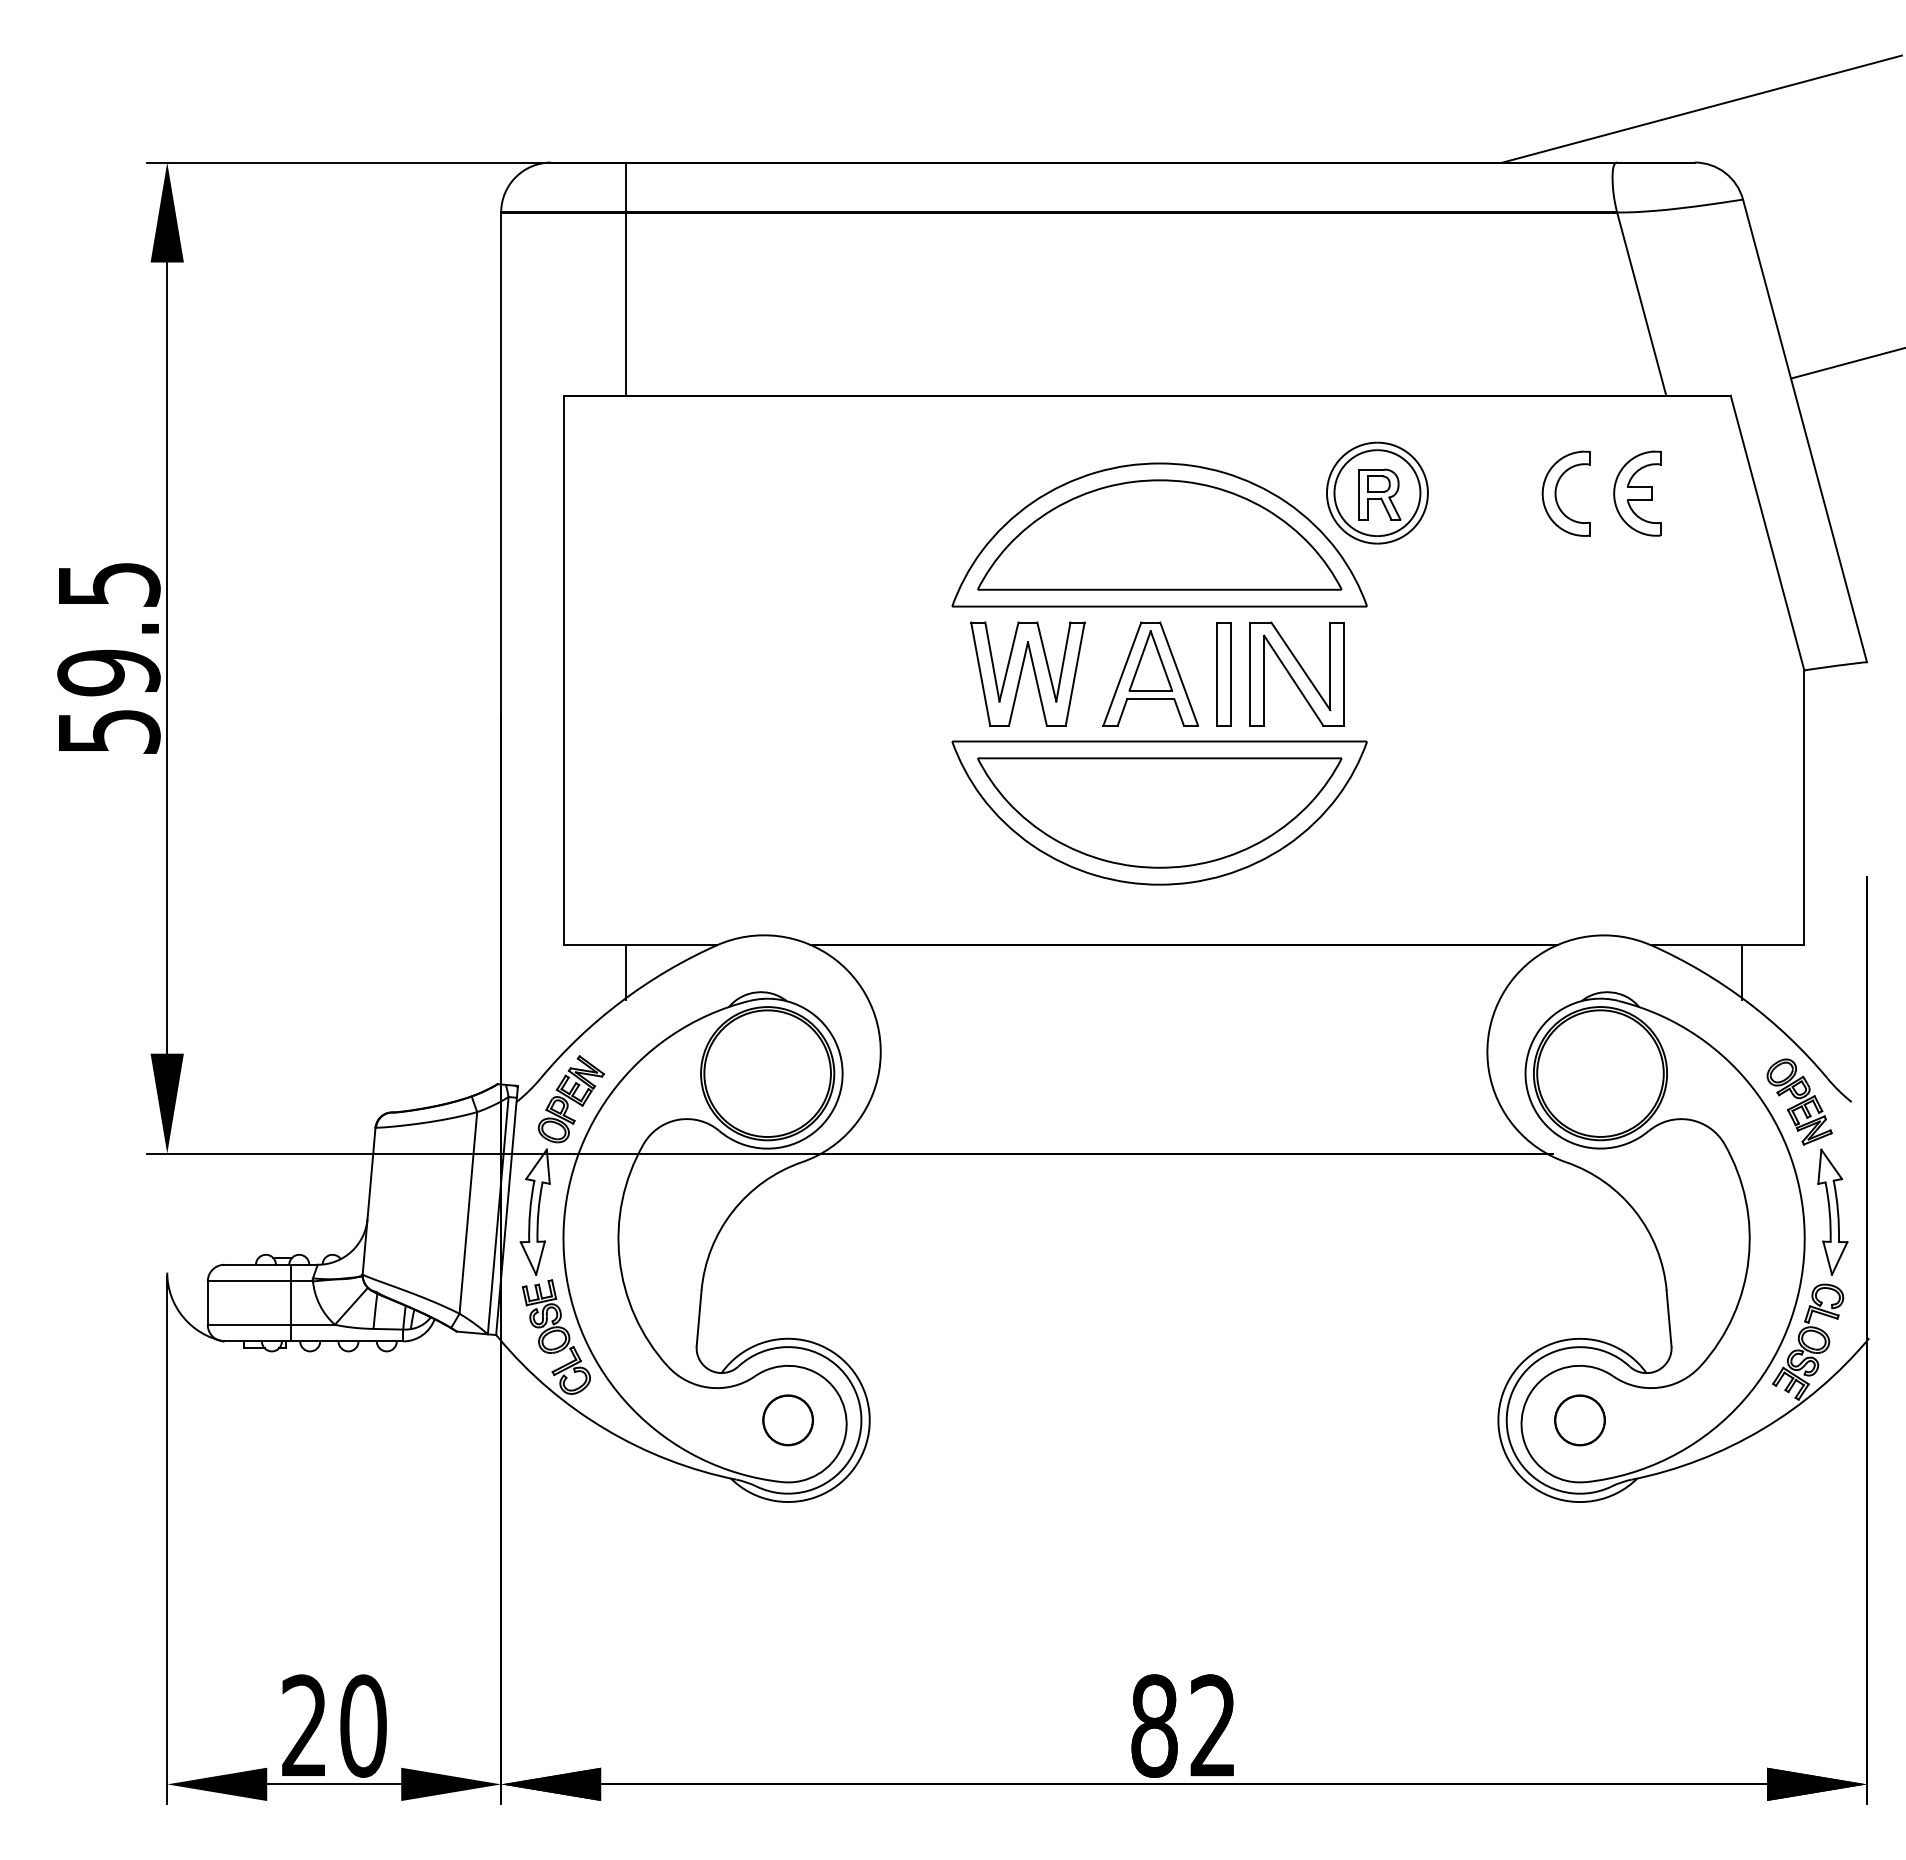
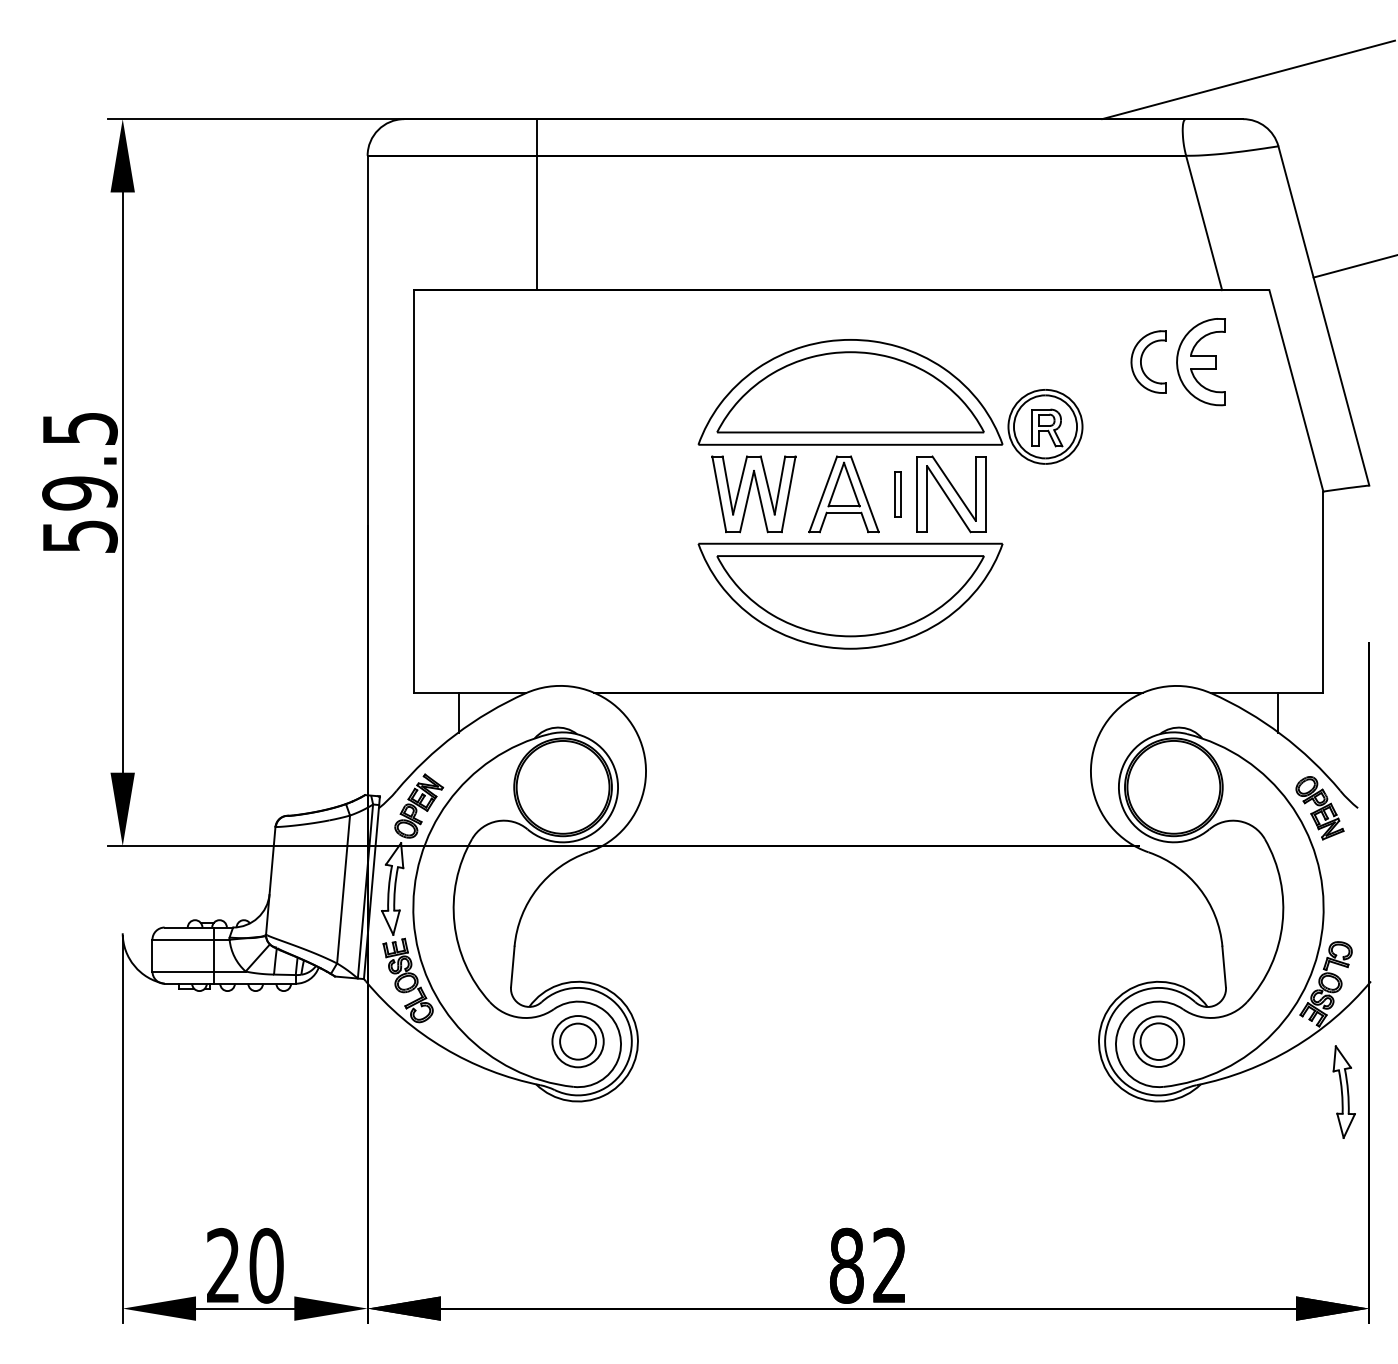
line: (626, 278) -> (537, 204), moved
part: (1377, 492) -> (1045, 426), moved
part: (1637, 493) -> (1201, 361), size x1.4
part: (1223, 674) -> (897, 494), size x0.6
part: (1832, 1211) -> (1344, 1091), moved
circle: (788, 1420) -> (578, 1041), size x1.4
circle: (1579, 1420) -> (1158, 1041), size x1.4

